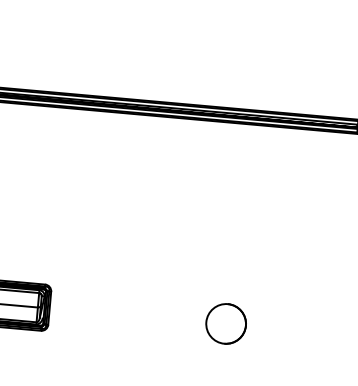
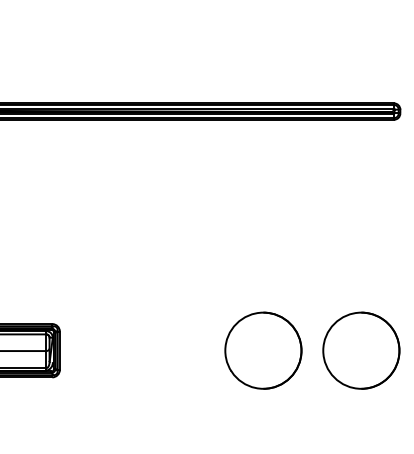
circle: (226, 323) -> (263, 350), size x1.67
circle: (311, 331) -> (361, 350), added

